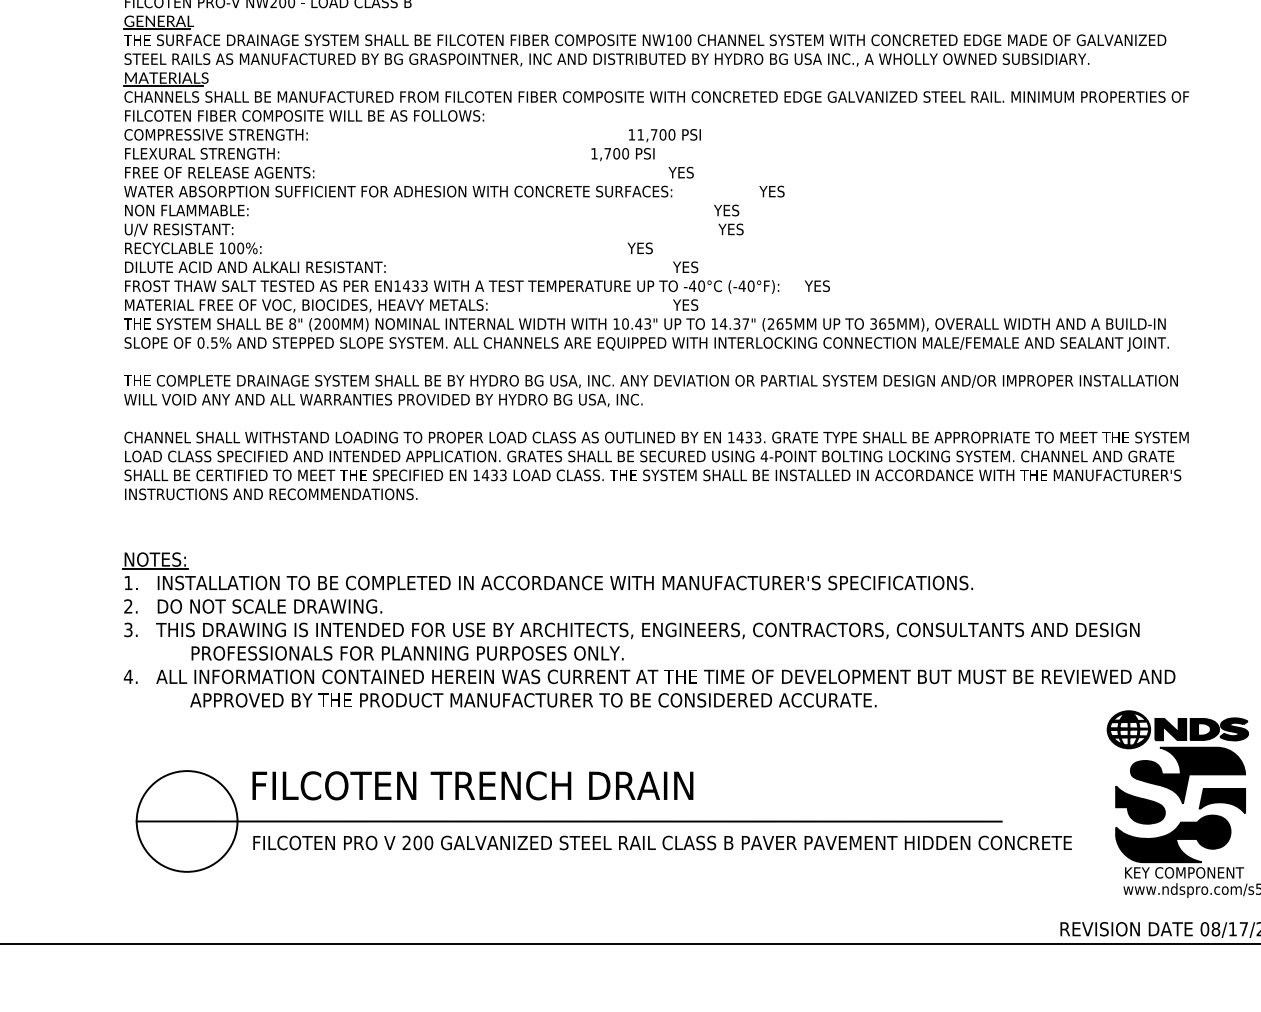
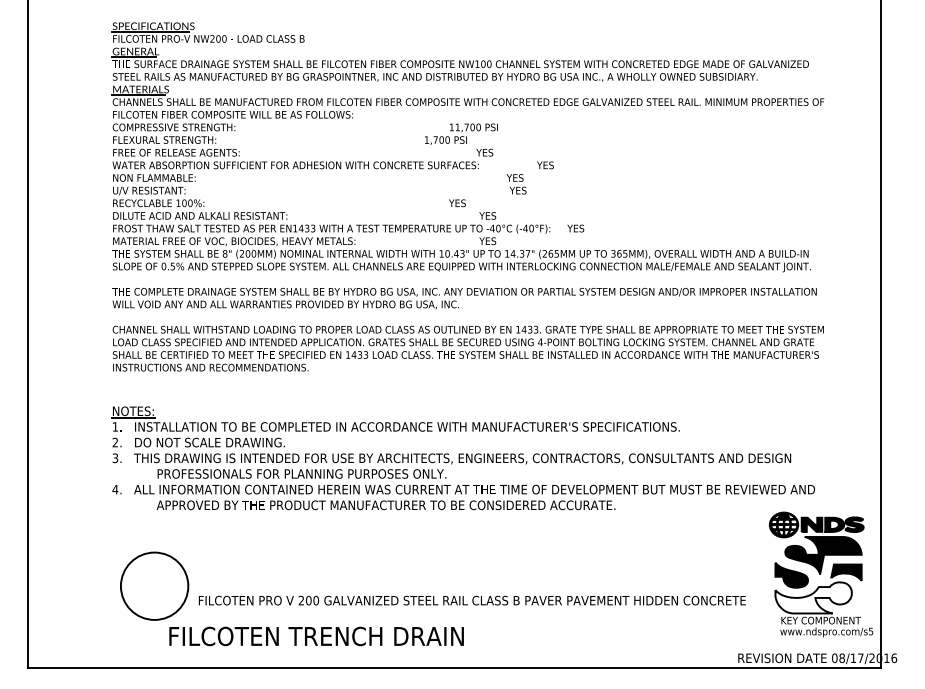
text: (472, 785) -> (316, 636), moved
line: (568, 821) -> (409, 586), removed
fill: (1173, 838) -> (813, 597), removed

